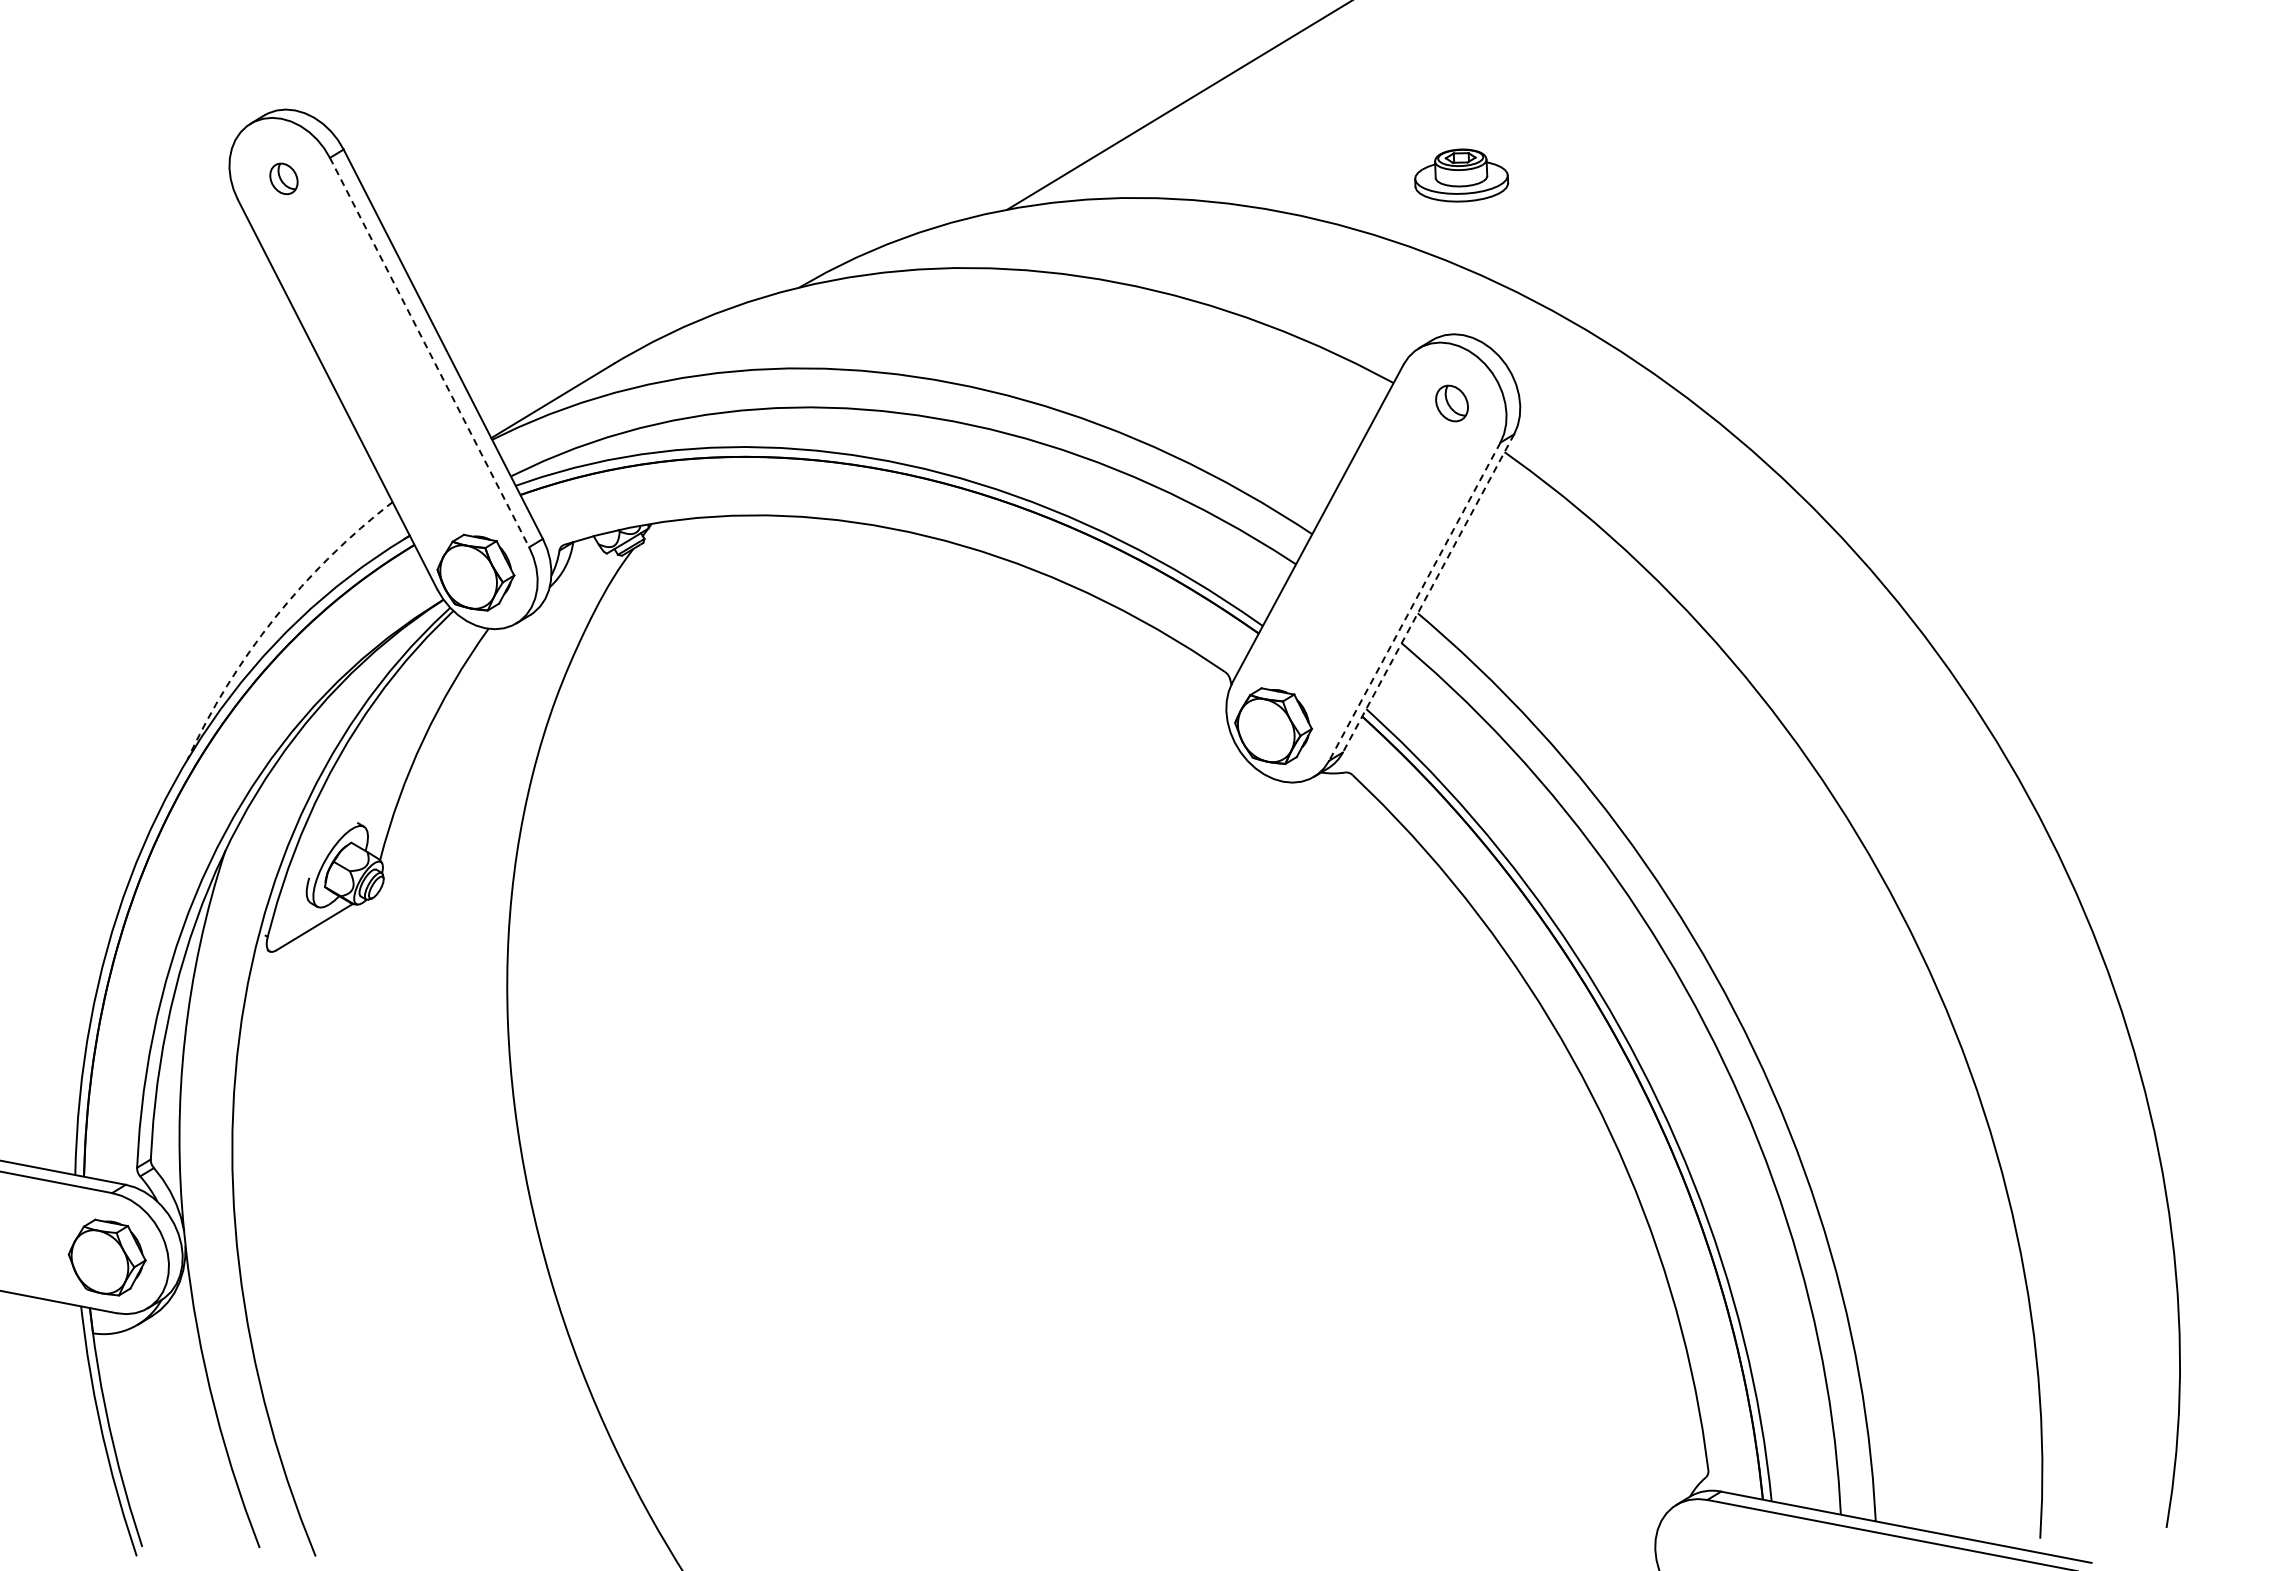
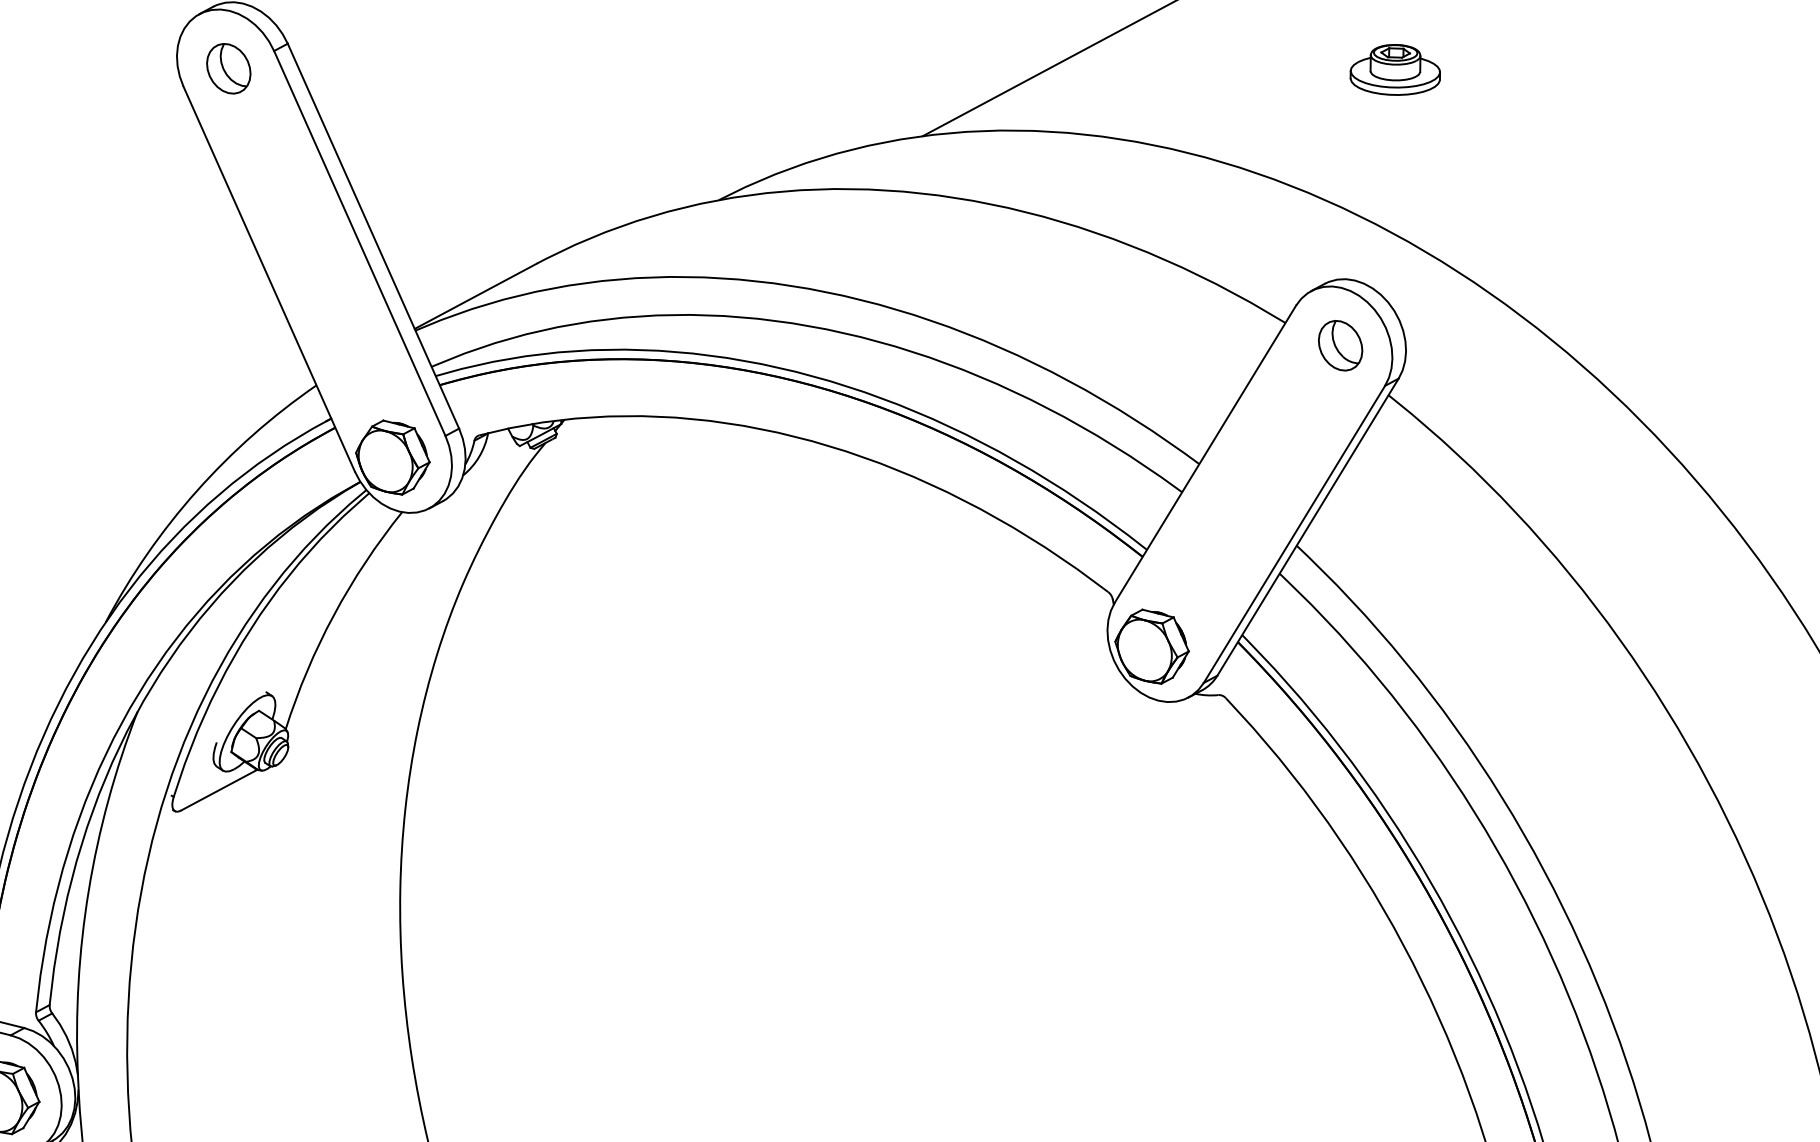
part: (1461, 175) -> (1395, 69), moved
part: (283, 178) -> (228, 68), size x1.67
line: (429, 352) -> (359, 243), dashed -> solid
part: (1451, 403) -> (1340, 345), size x1.43
line: (1428, 593) -> (1308, 527), dashed -> solid
line: (1414, 601) -> (1294, 534), dashed -> solid
arc: (274, 618) -> (196, 491), dashed -> solid

